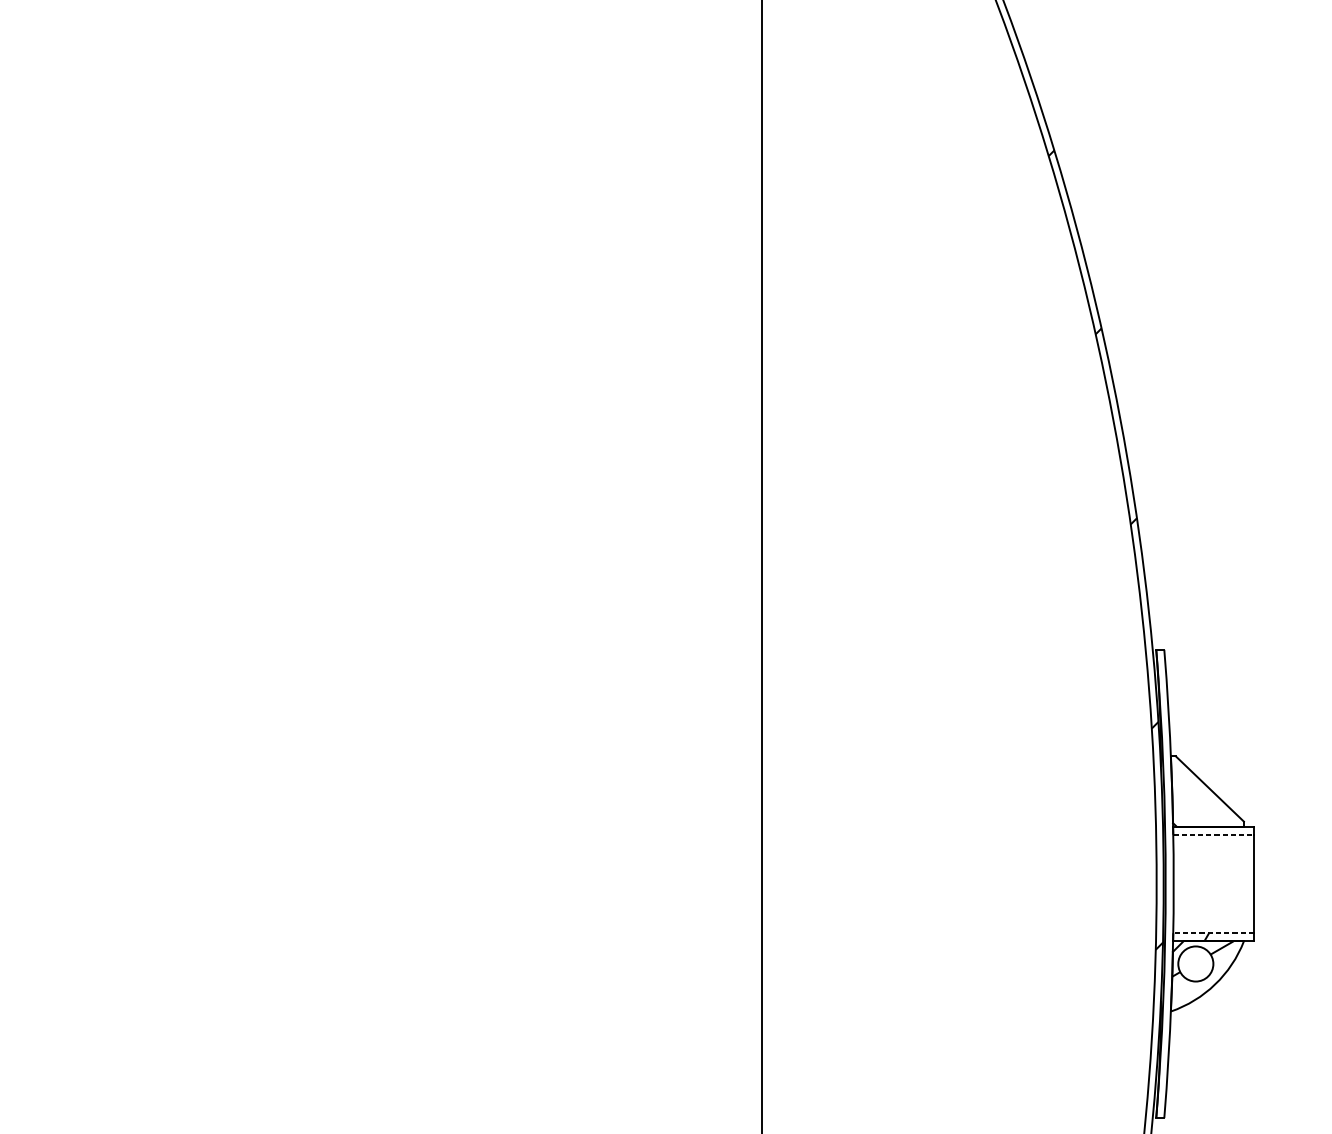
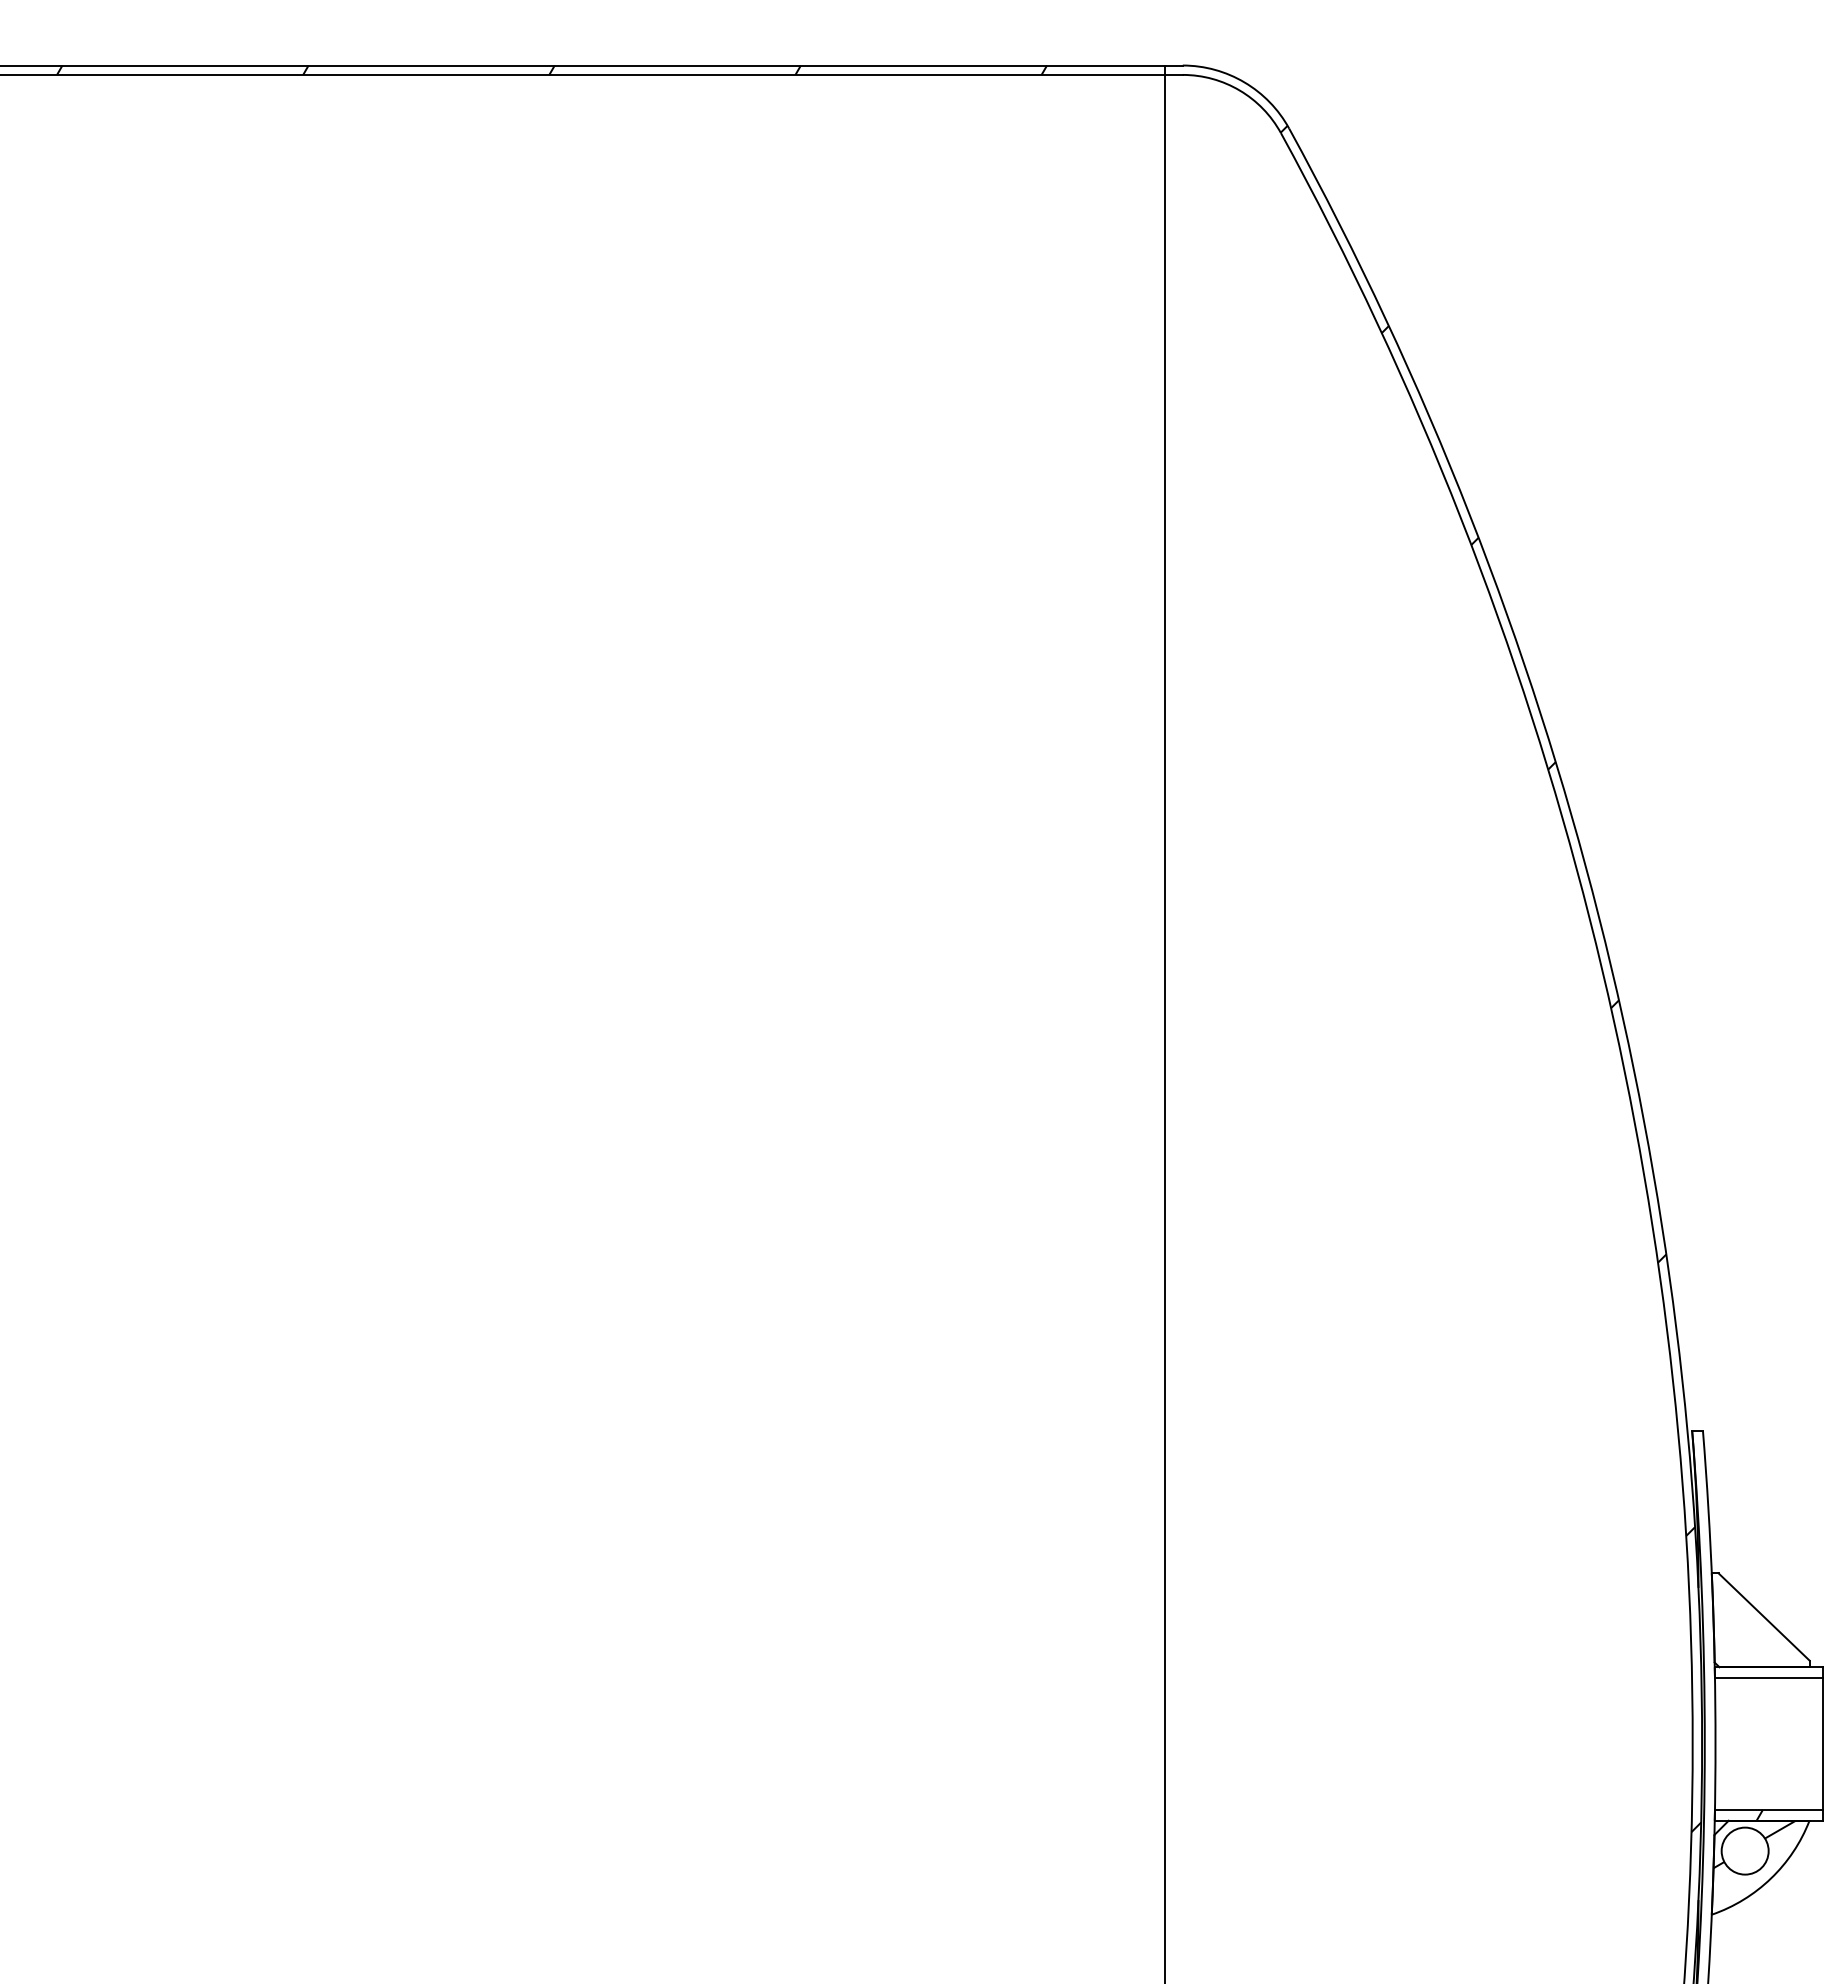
line: (1213, 835) -> (1768, 1678), dashed -> solid
line: (1213, 932) -> (1768, 1809), dashed -> solid

